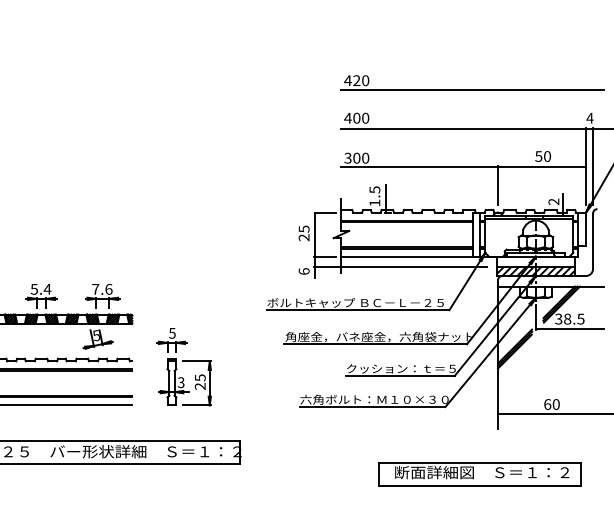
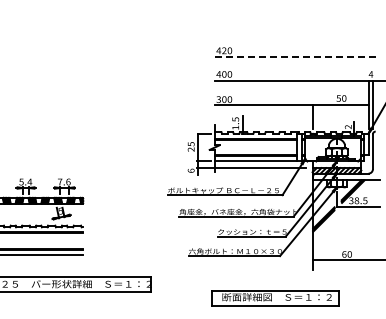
line: (473, 89) -> (297, 56), solid -> dashed
part: (183, 366) -> (115, 230), removed
part: (479, 474) -> (275, 298), moved

